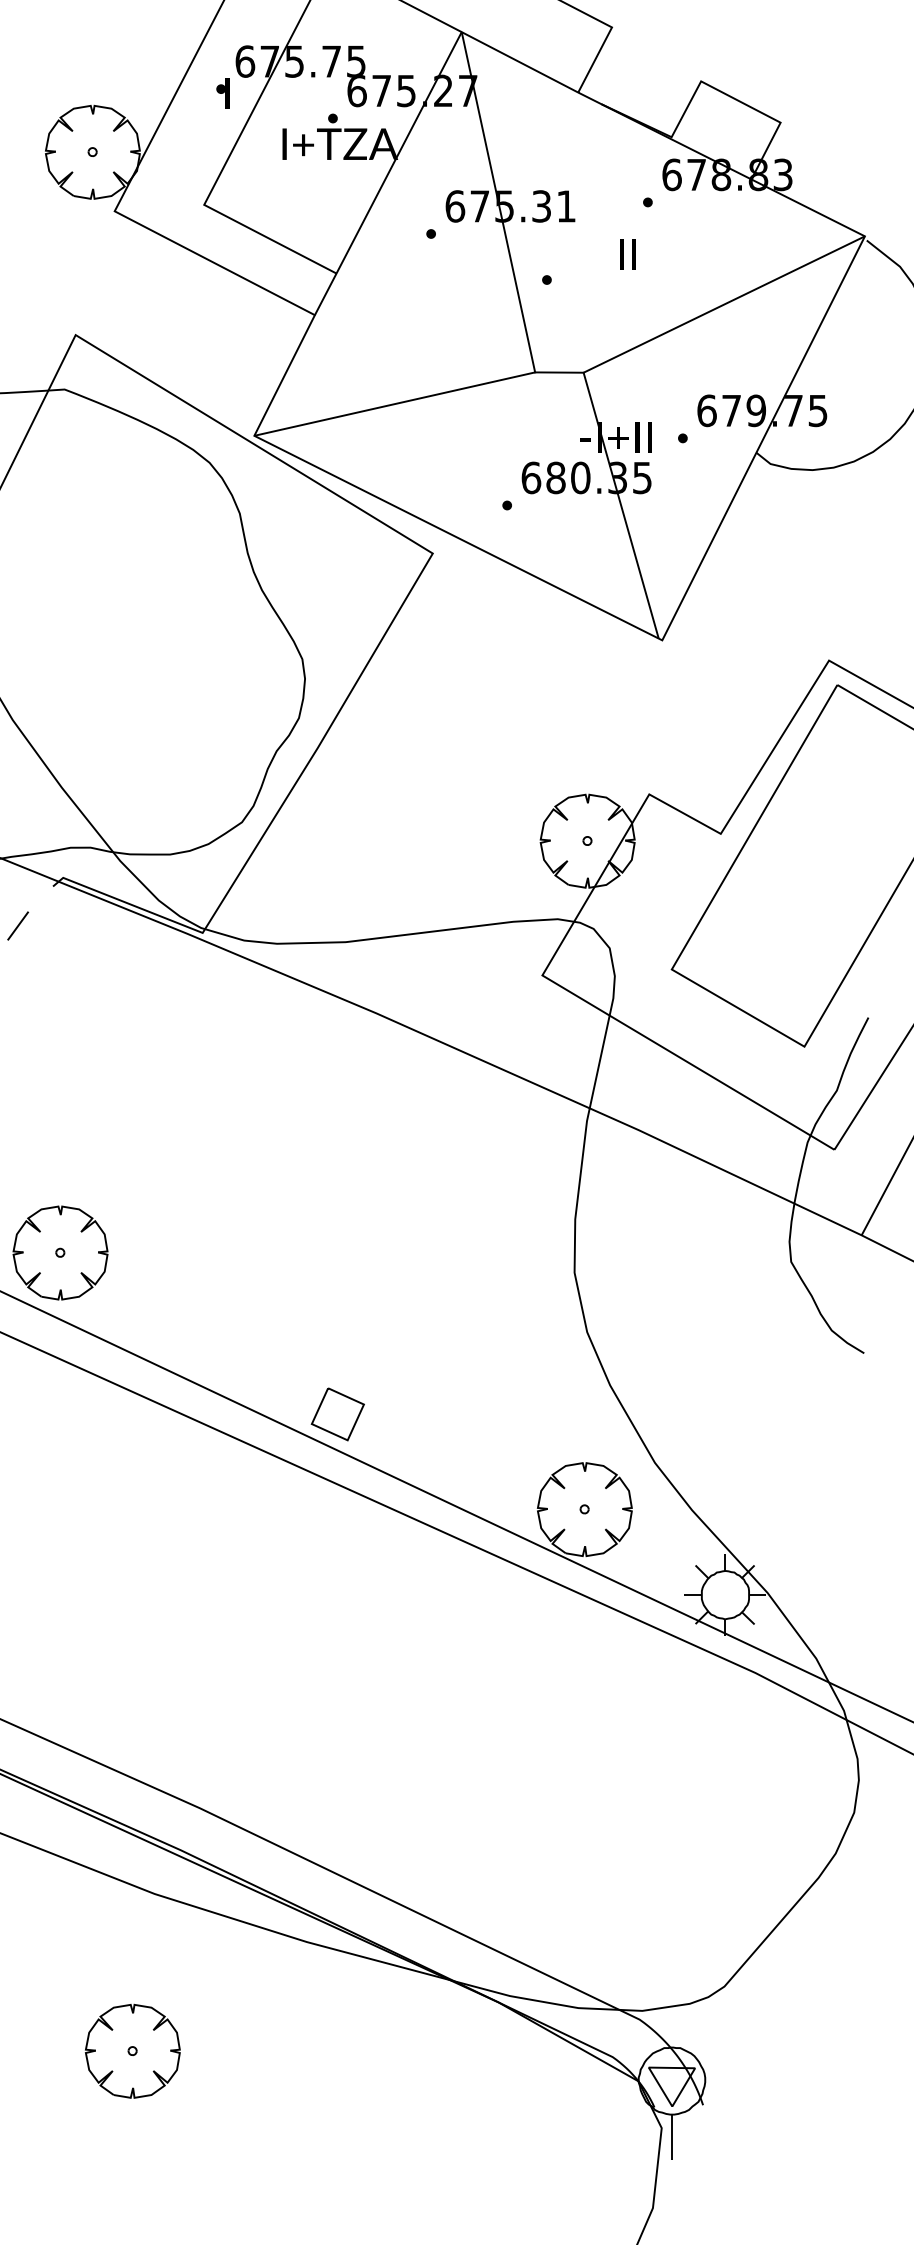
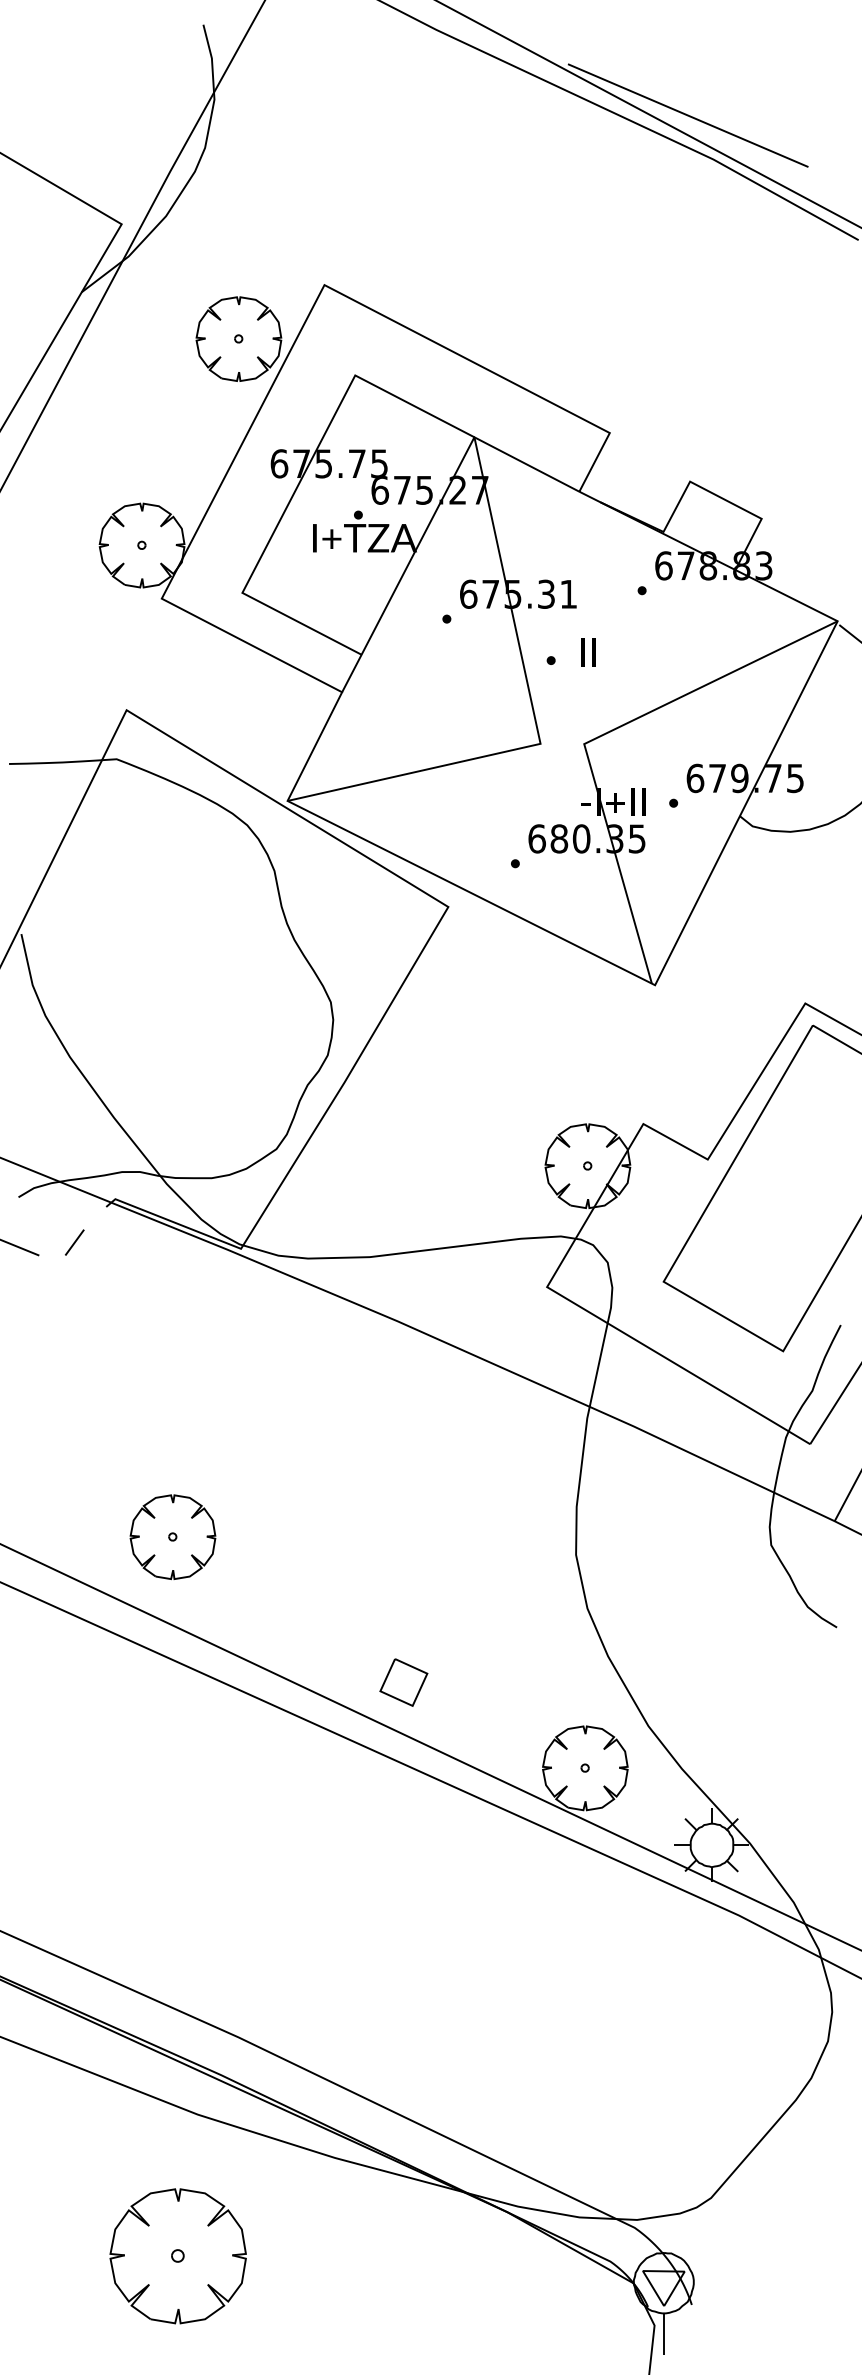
part: (222, 93) -> (258, 492), removed
text: (628, 254) -> (588, 652), moved
line: (559, 372) -> (562, 743), removed
part: (60, 1253) -> (172, 1537), moved
part: (337, 1414) -> (403, 1682), moved
part: (132, 2051) -> (177, 2256), size x1.6

